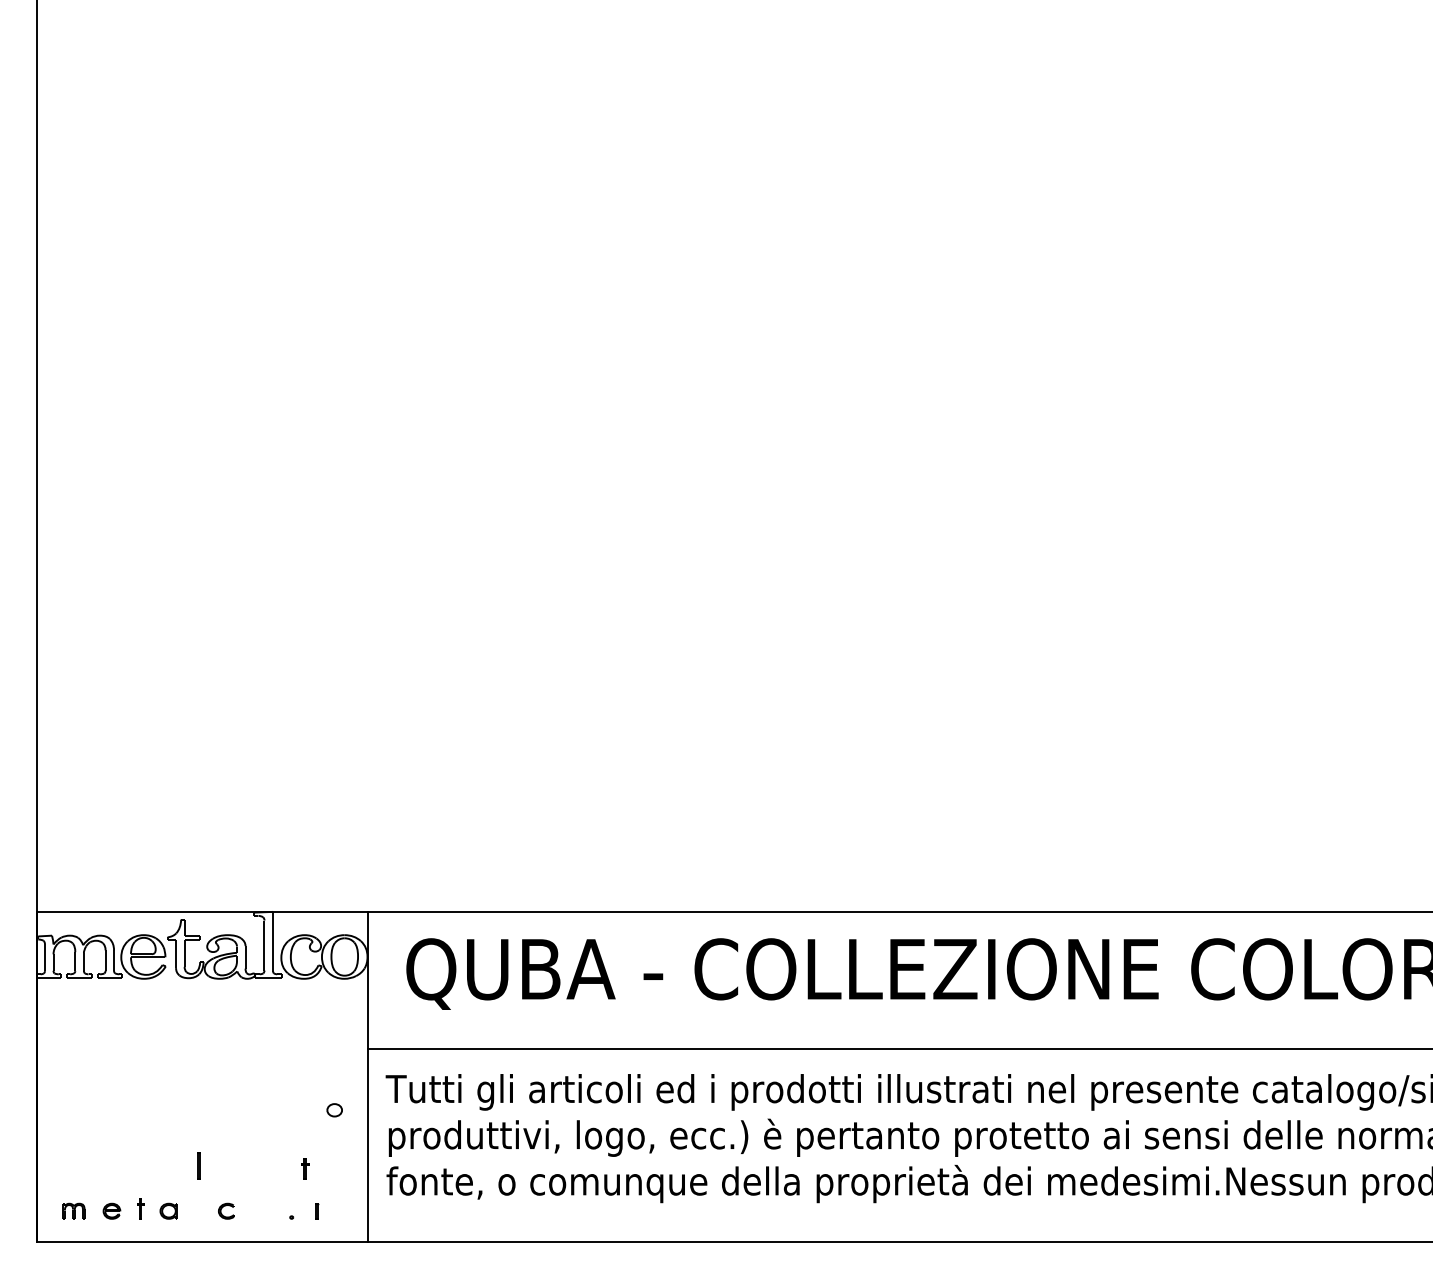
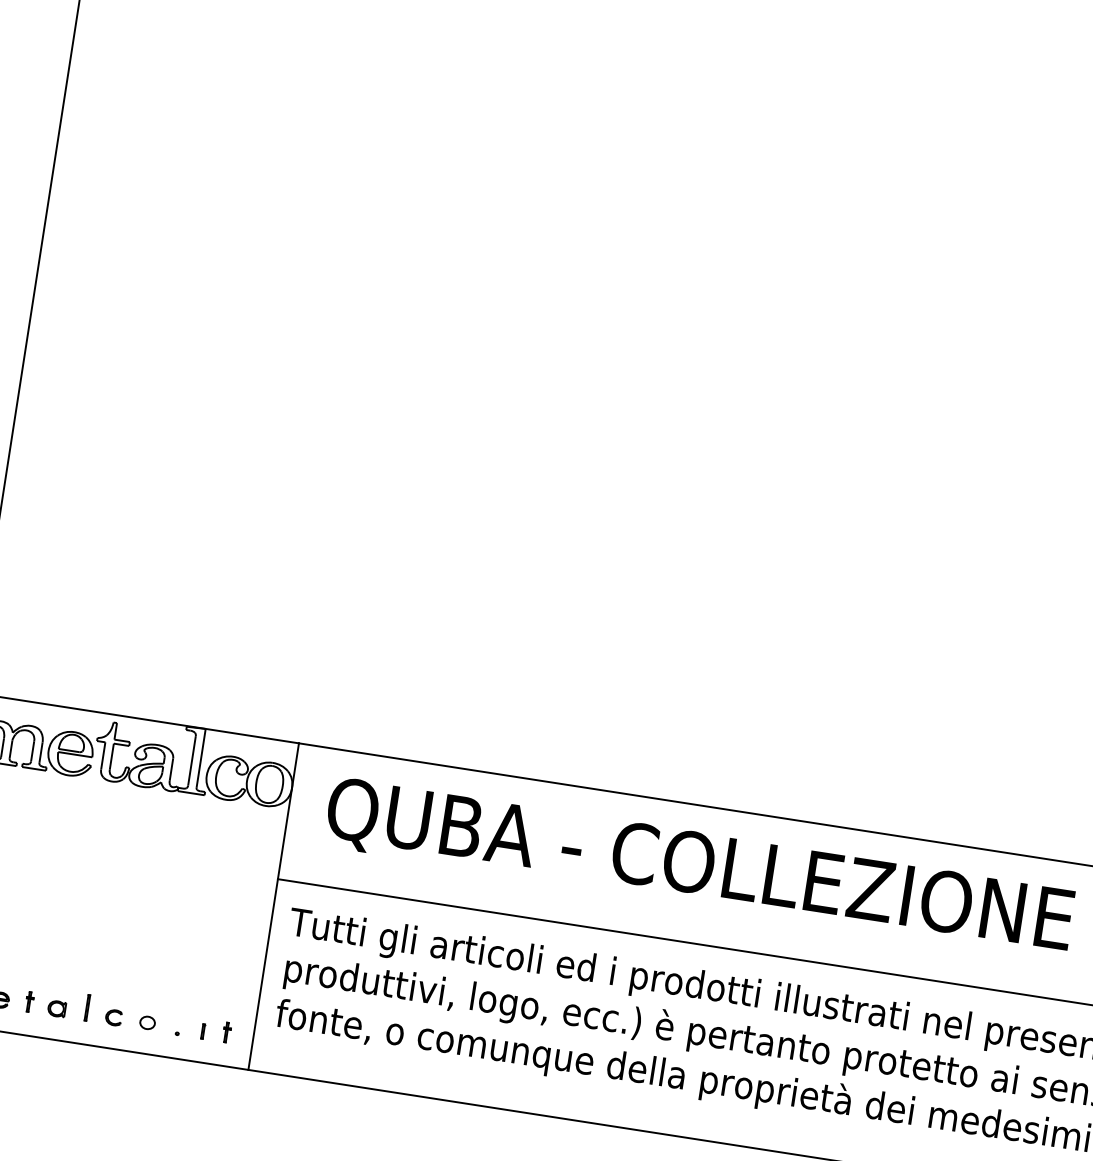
part: (334, 1110) -> (147, 1023), moved
line: (198, 1165) -> (87, 1007), moved
part: (305, 1168) -> (226, 1032), moved

